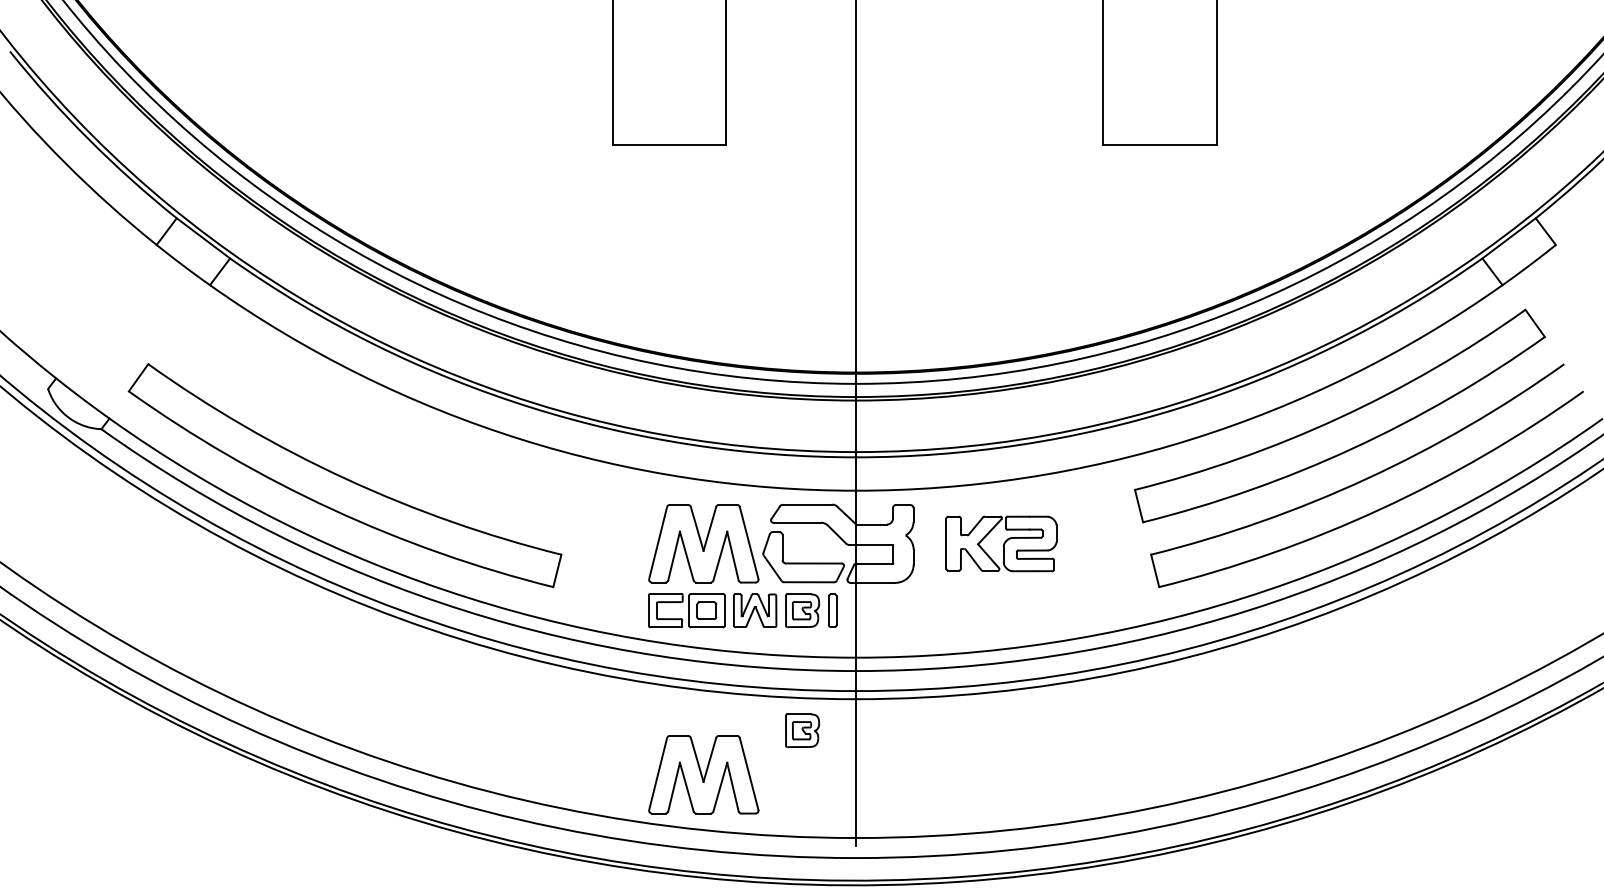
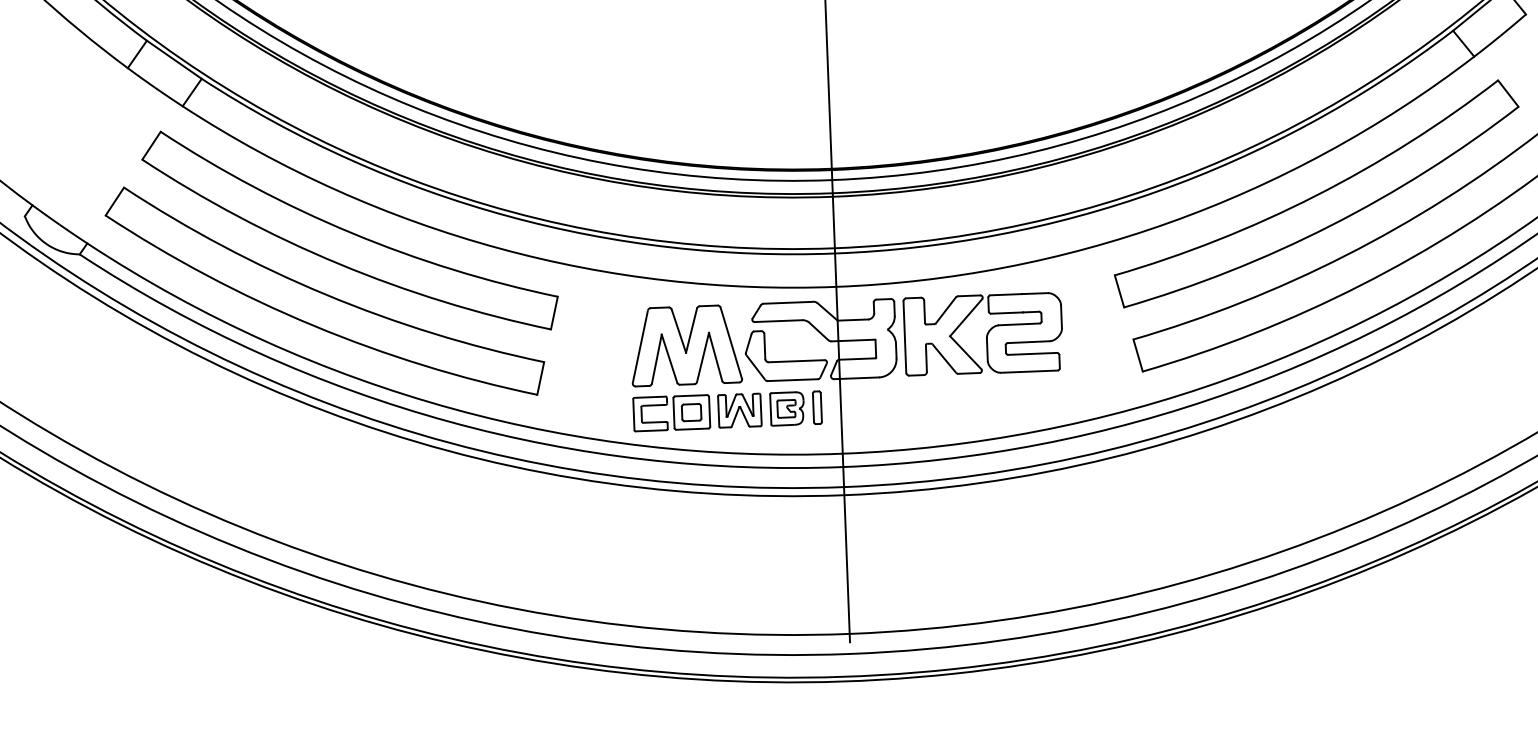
part: (372, 415) -> (350, 230), added
part: (1001, 543) -> (983, 334), size x1.43
part: (802, 730) -> (791, 528), removed
part: (703, 774) -> (694, 576), removed

